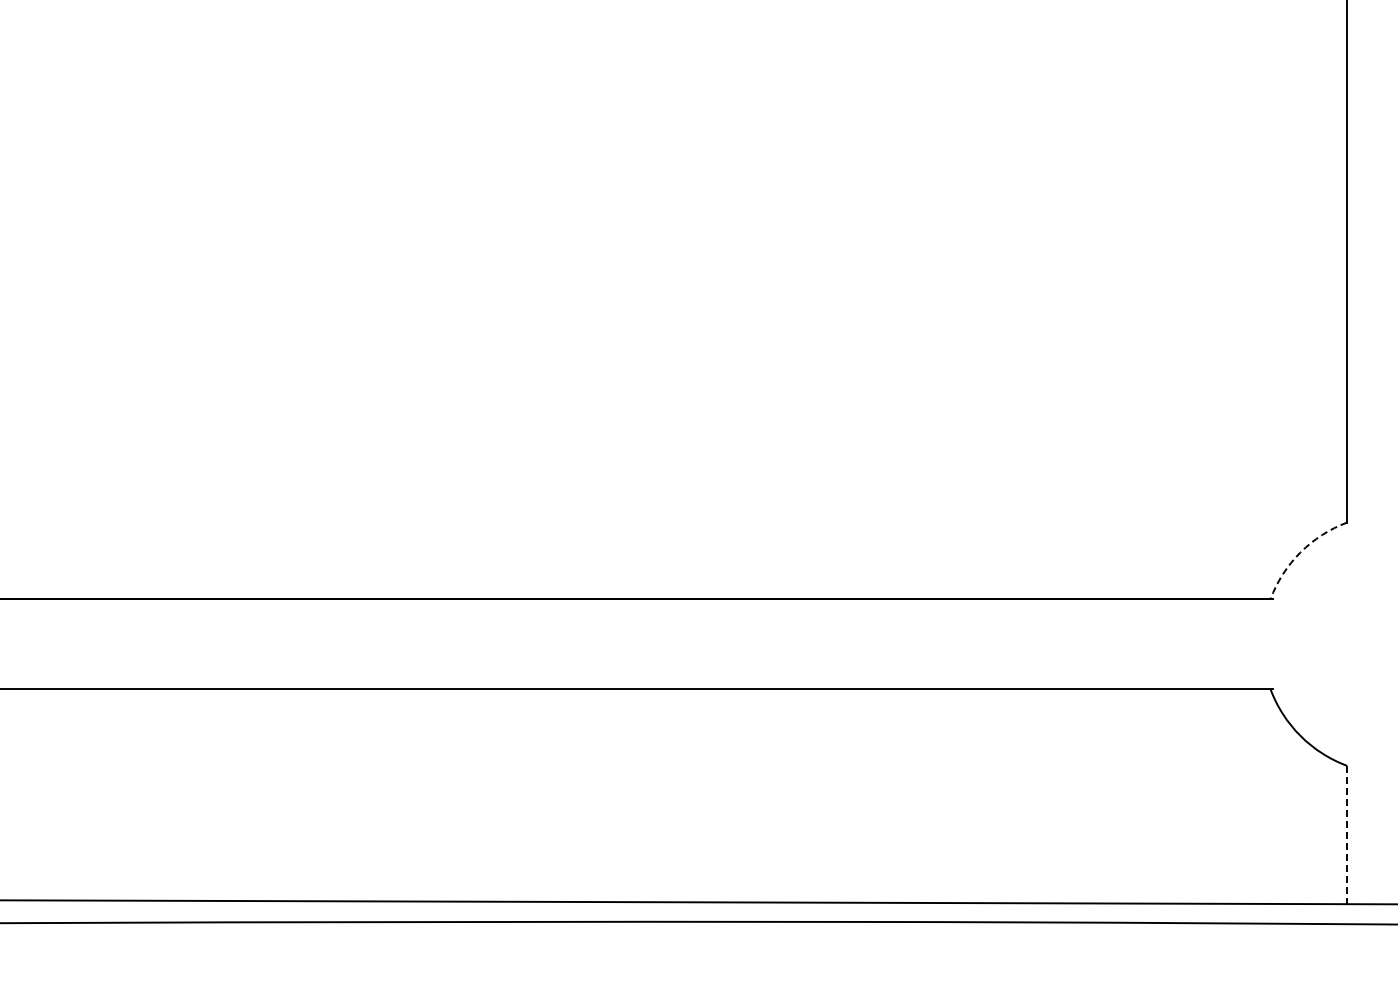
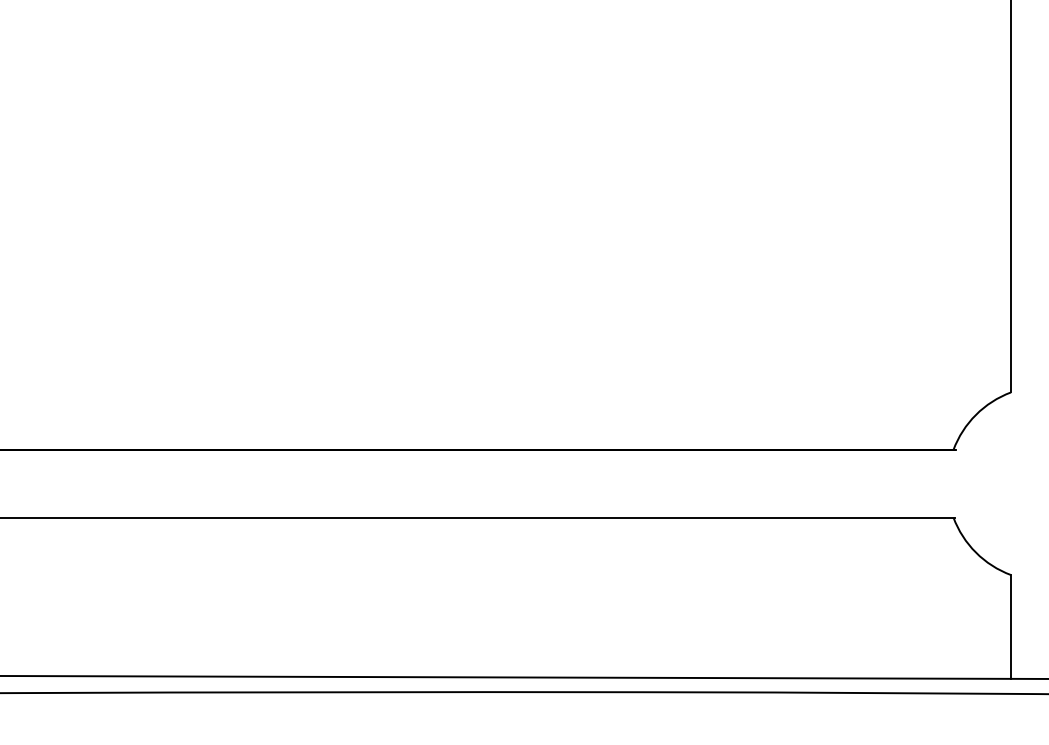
arc: (1300, 552) -> (975, 414), dashed -> solid
line: (1347, 835) -> (1011, 627), dashed -> solid

